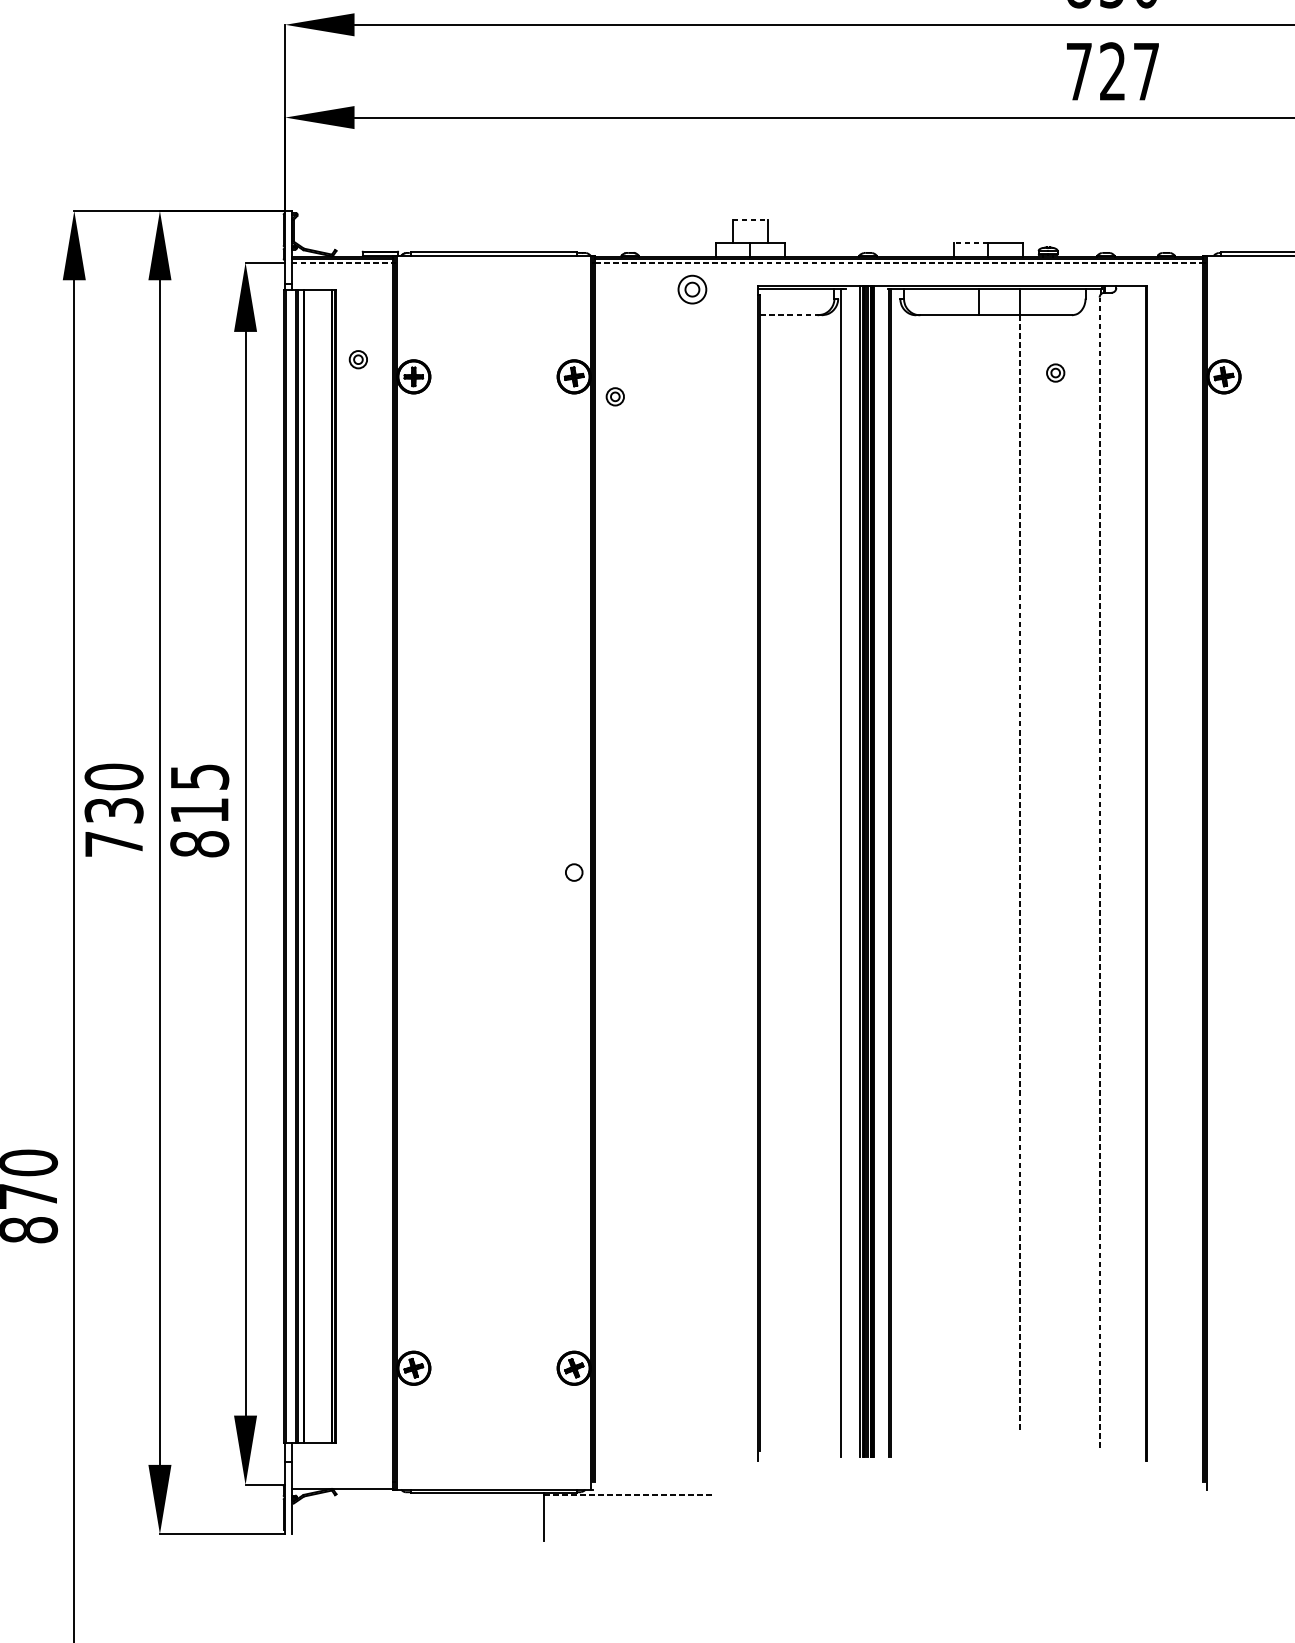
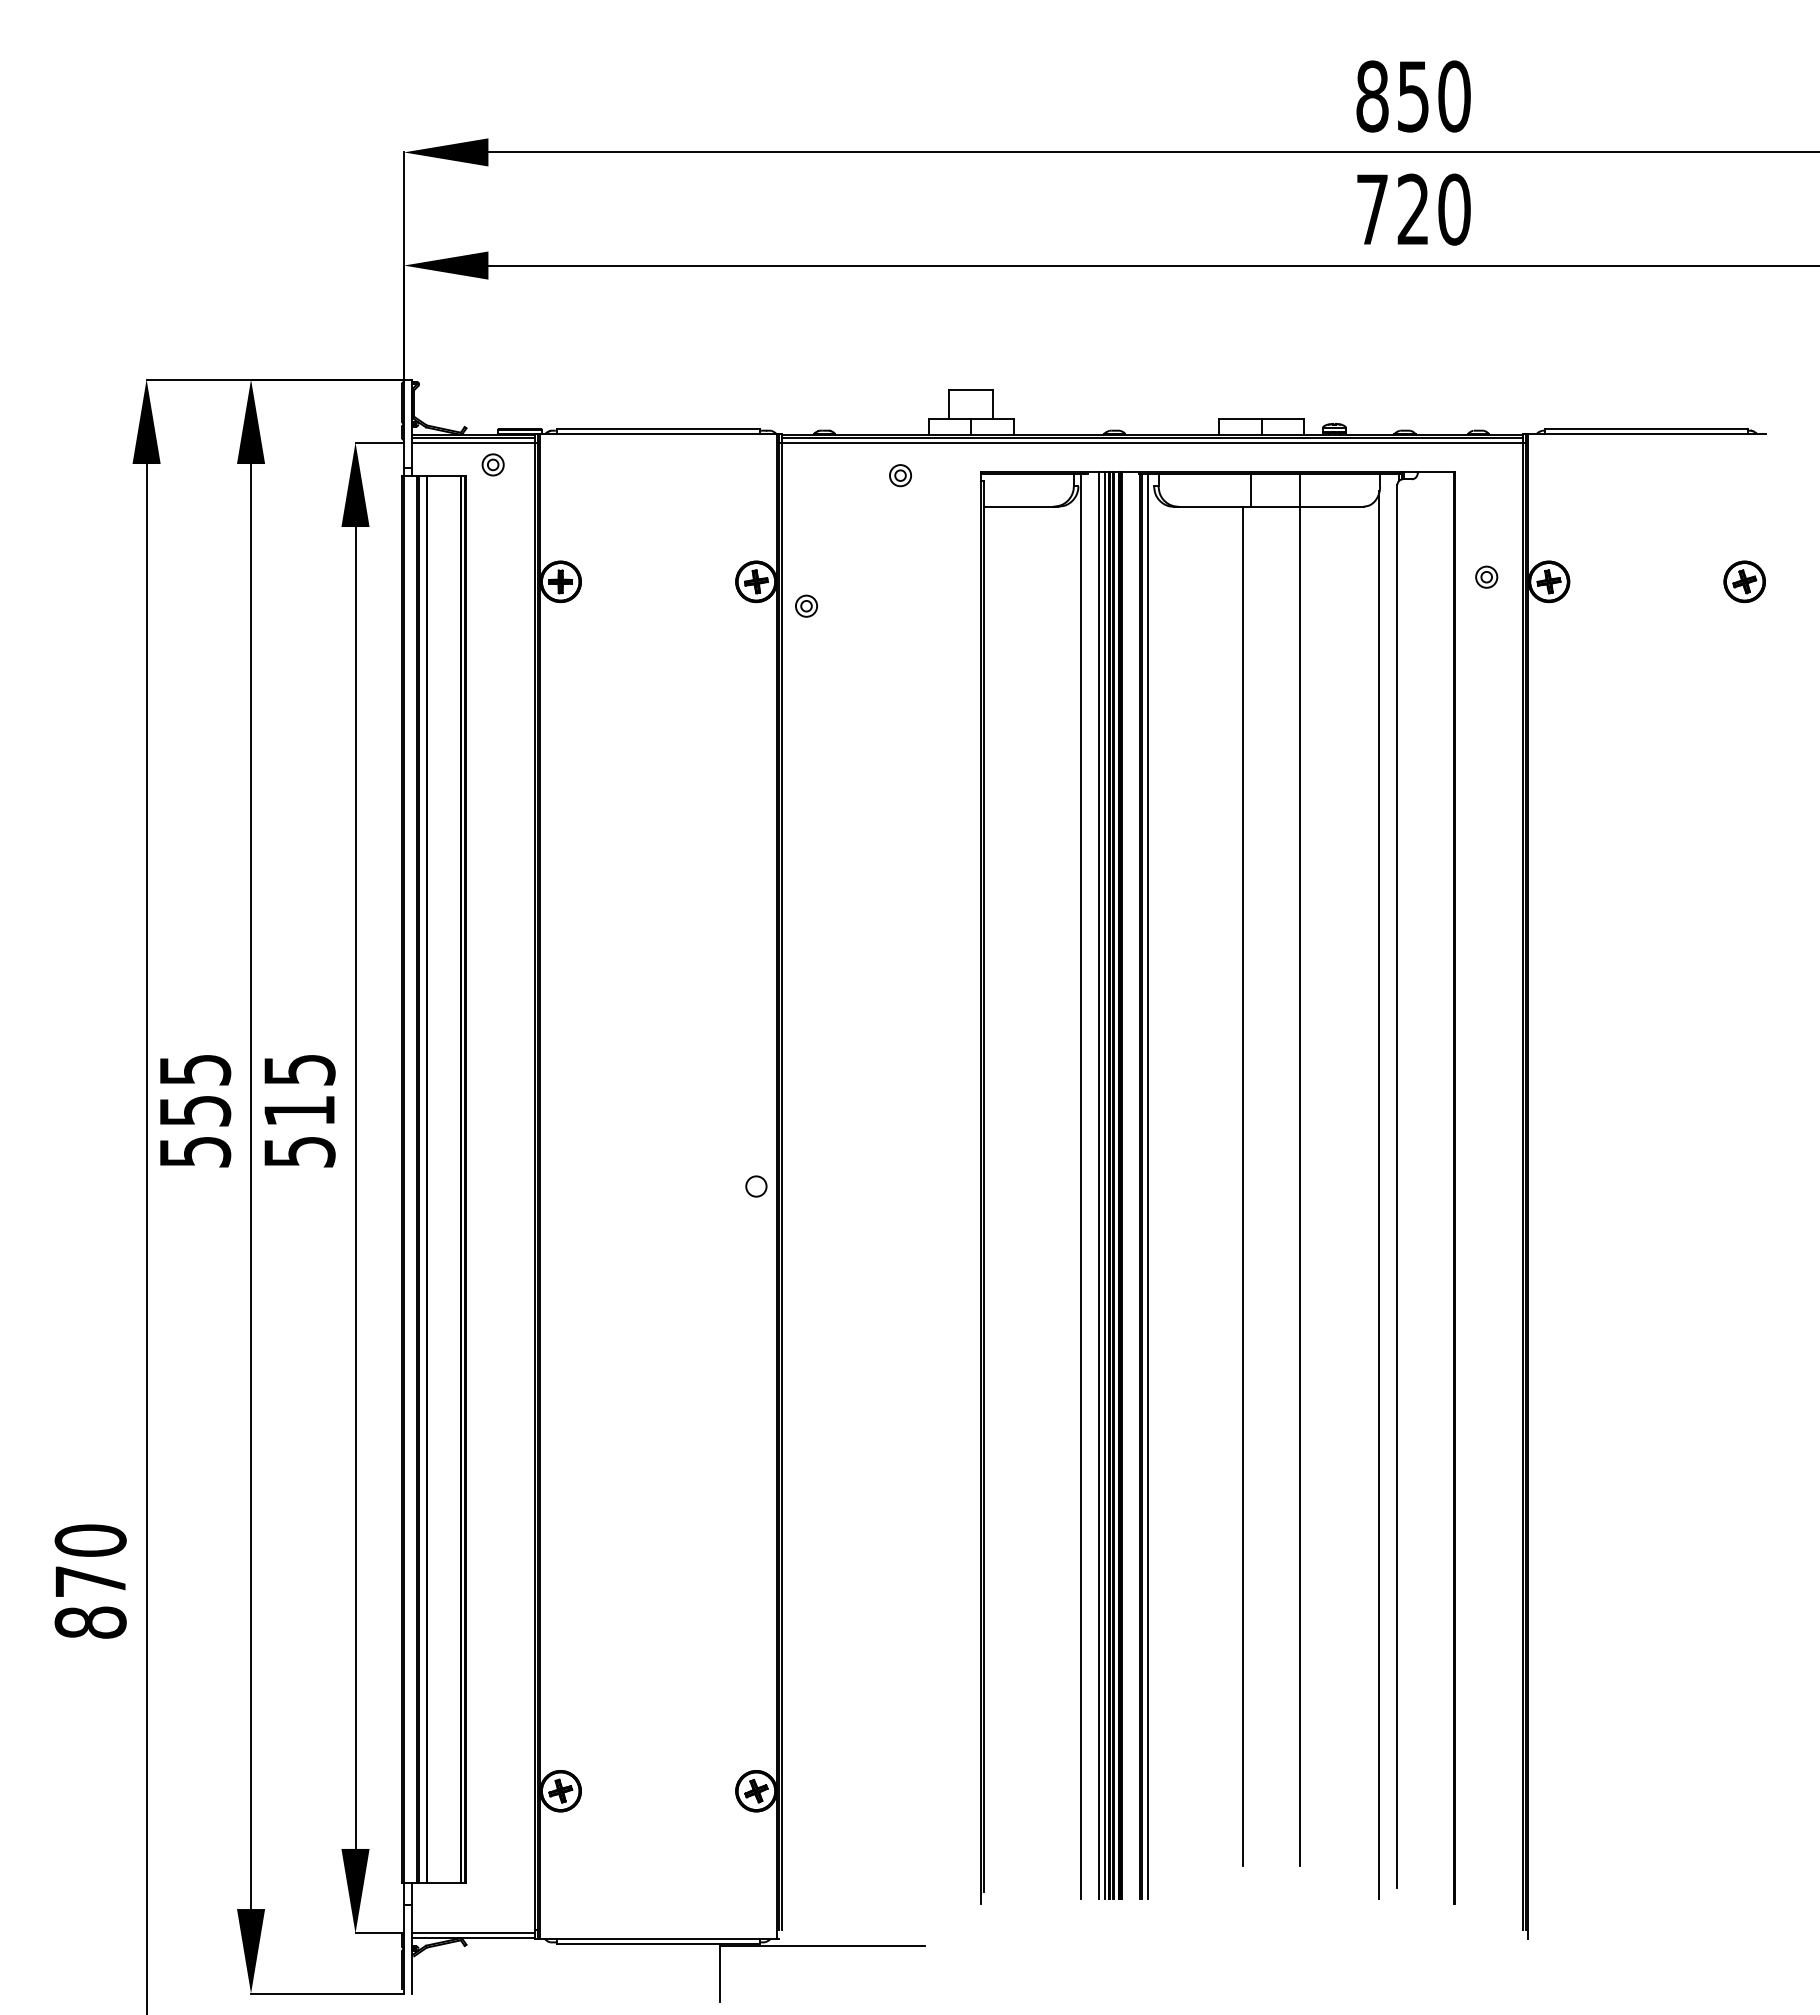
text: (1146, 71) -> (1454, 209), 727 -> 720
line: (750, 219) -> (971, 390), dashed -> solid
line: (970, 243) -> (1239, 419), dashed -> solid
line: (342, 262) -> (473, 442), dashed -> solid
line: (898, 262) -> (1152, 442), dashed -> solid
part: (692, 289) -> (900, 475), size x0.62
line: (789, 315) -> (1018, 506), dashed -> solid
part: (357, 359) -> (492, 464), moved
part: (1055, 372) -> (1486, 576), moved
text: (114, 810) -> (195, 1110), 730 -> 555
text: (199, 843) -> (299, 1151), 815 -> 515
line: (855, 870) -> (1099, 1184), added
line: (894, 872) -> (1147, 1186), added
line: (972, 872) -> (1242, 1186), added
line: (1020, 872) -> (1300, 1186), dashed -> solid
line: (1099, 872) -> (1397, 1186), dashed -> solid
line: (1085, 879) -> (1379, 1194), added
line: (342, 1484) -> (473, 1933), added
line: (628, 1494) -> (822, 1945), dashed -> solid

